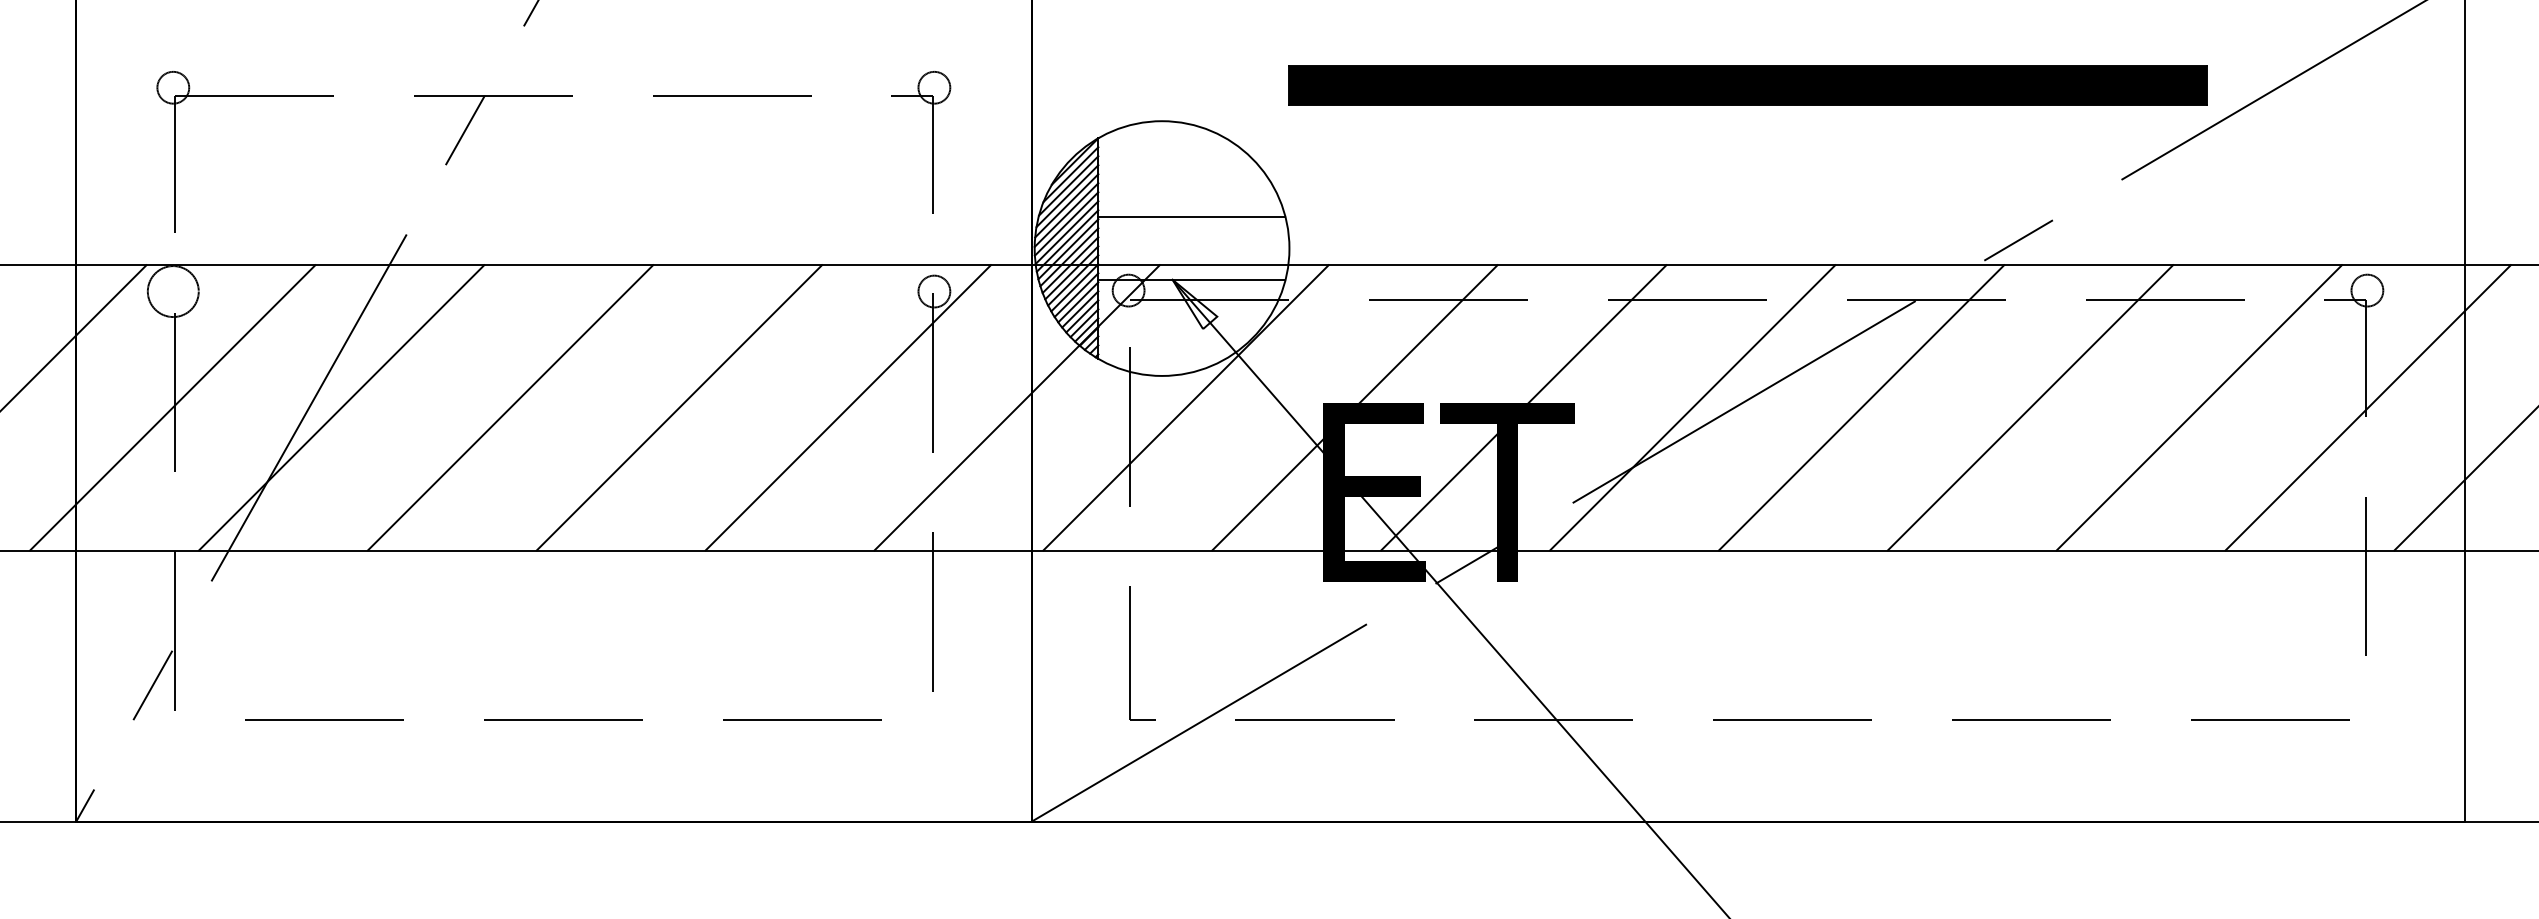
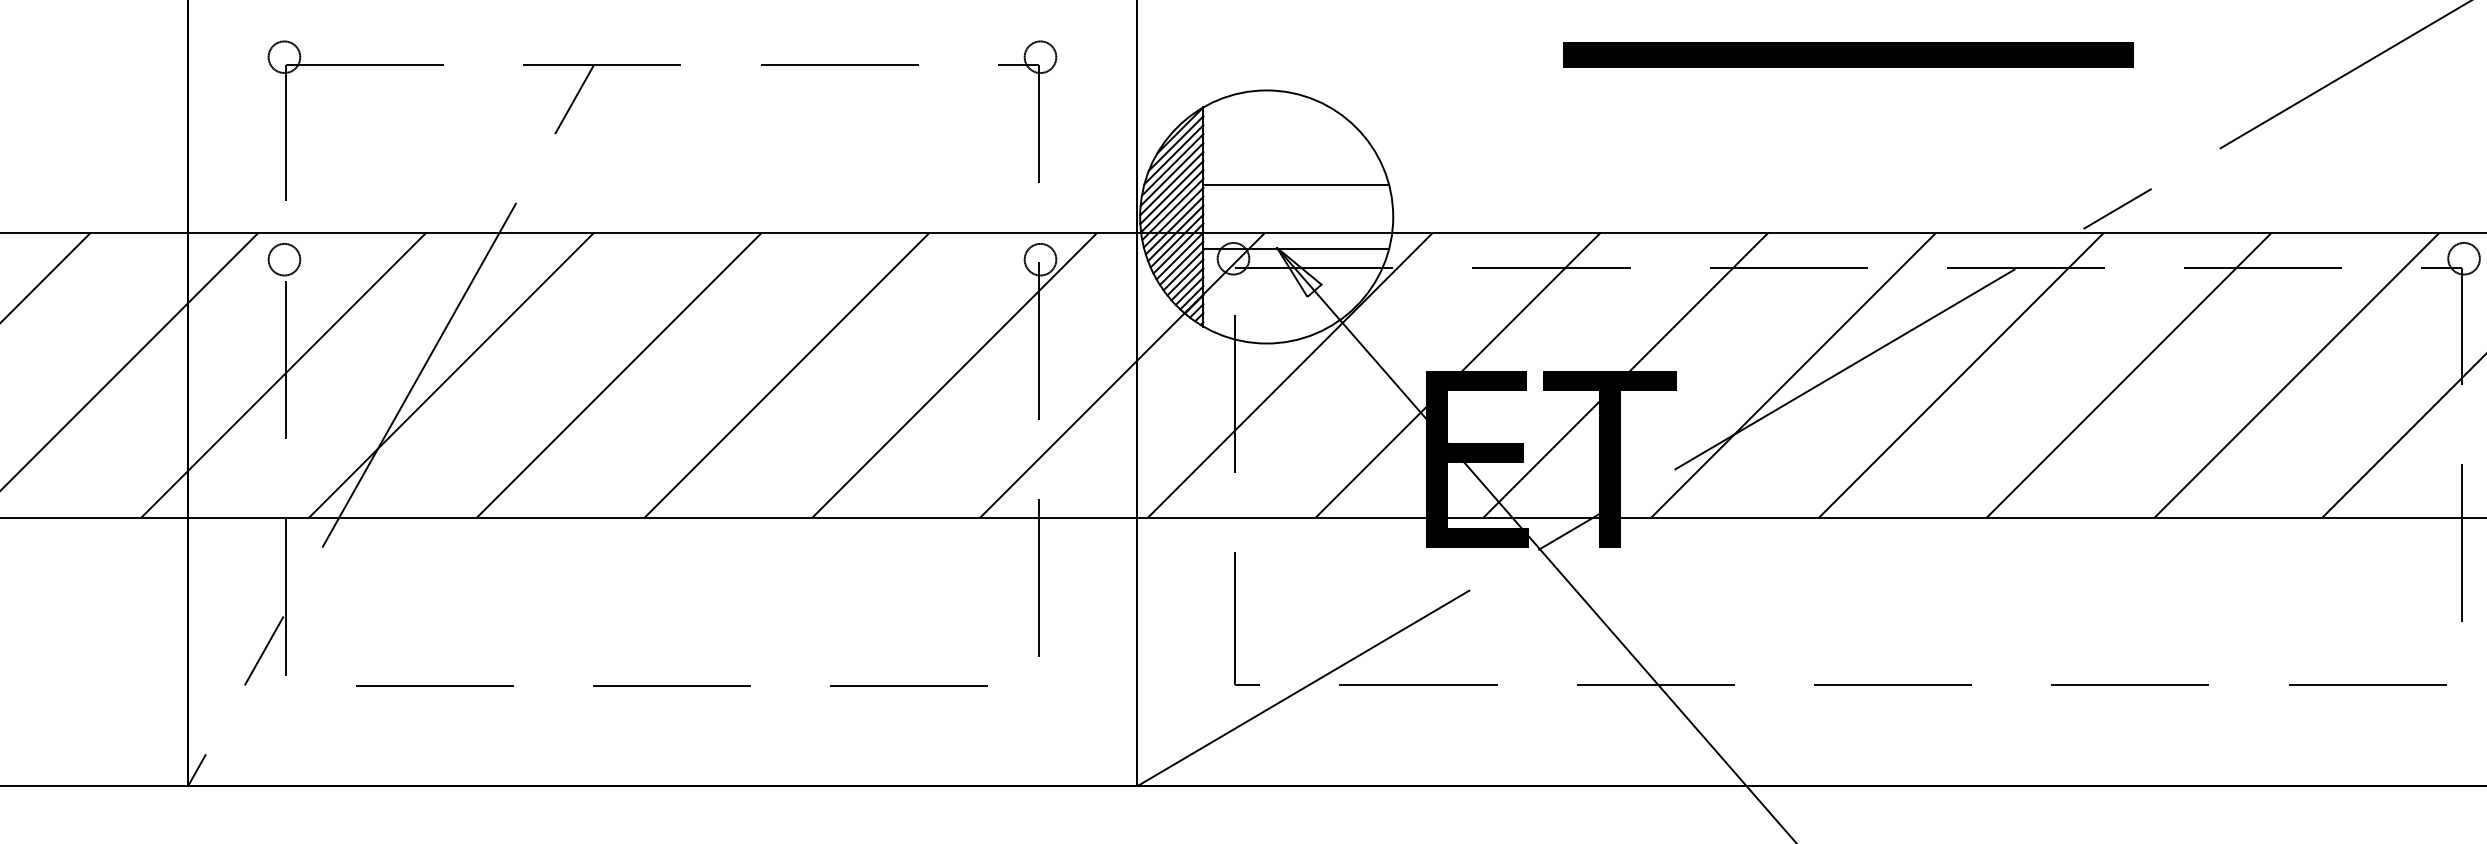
part: (1747, 84) -> (1848, 53), size x0.62
circle: (173, 291) -> (284, 259), size x0.62

